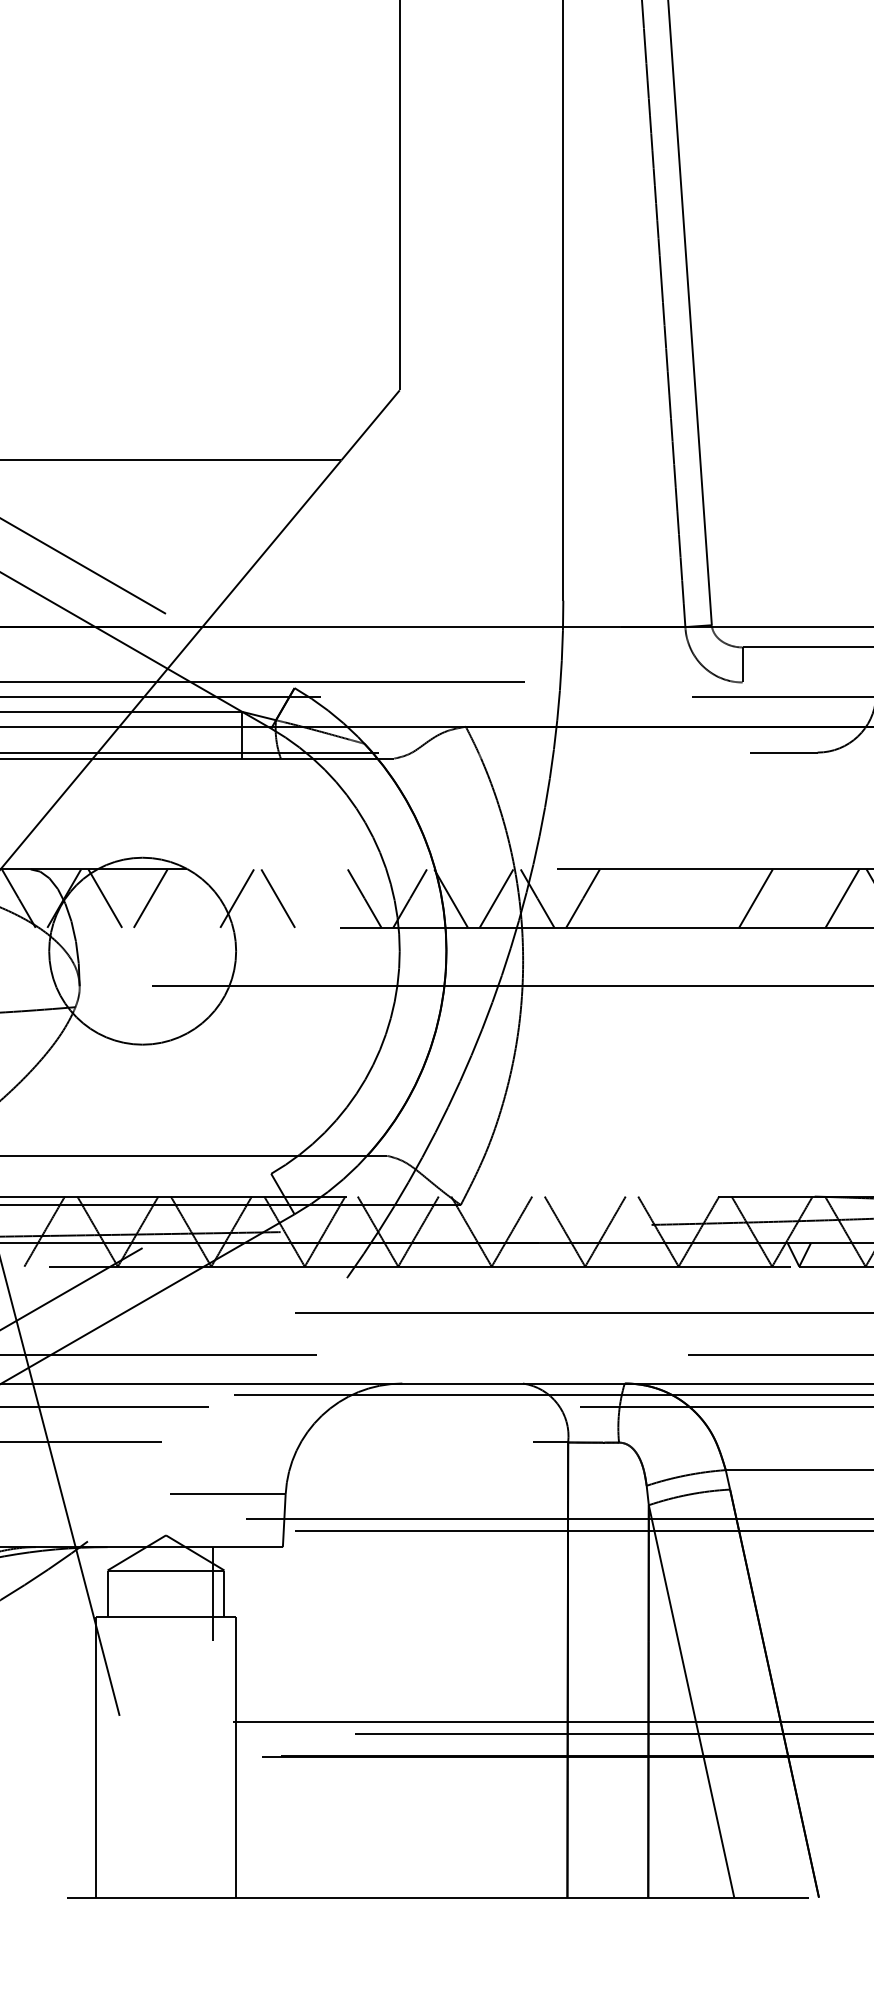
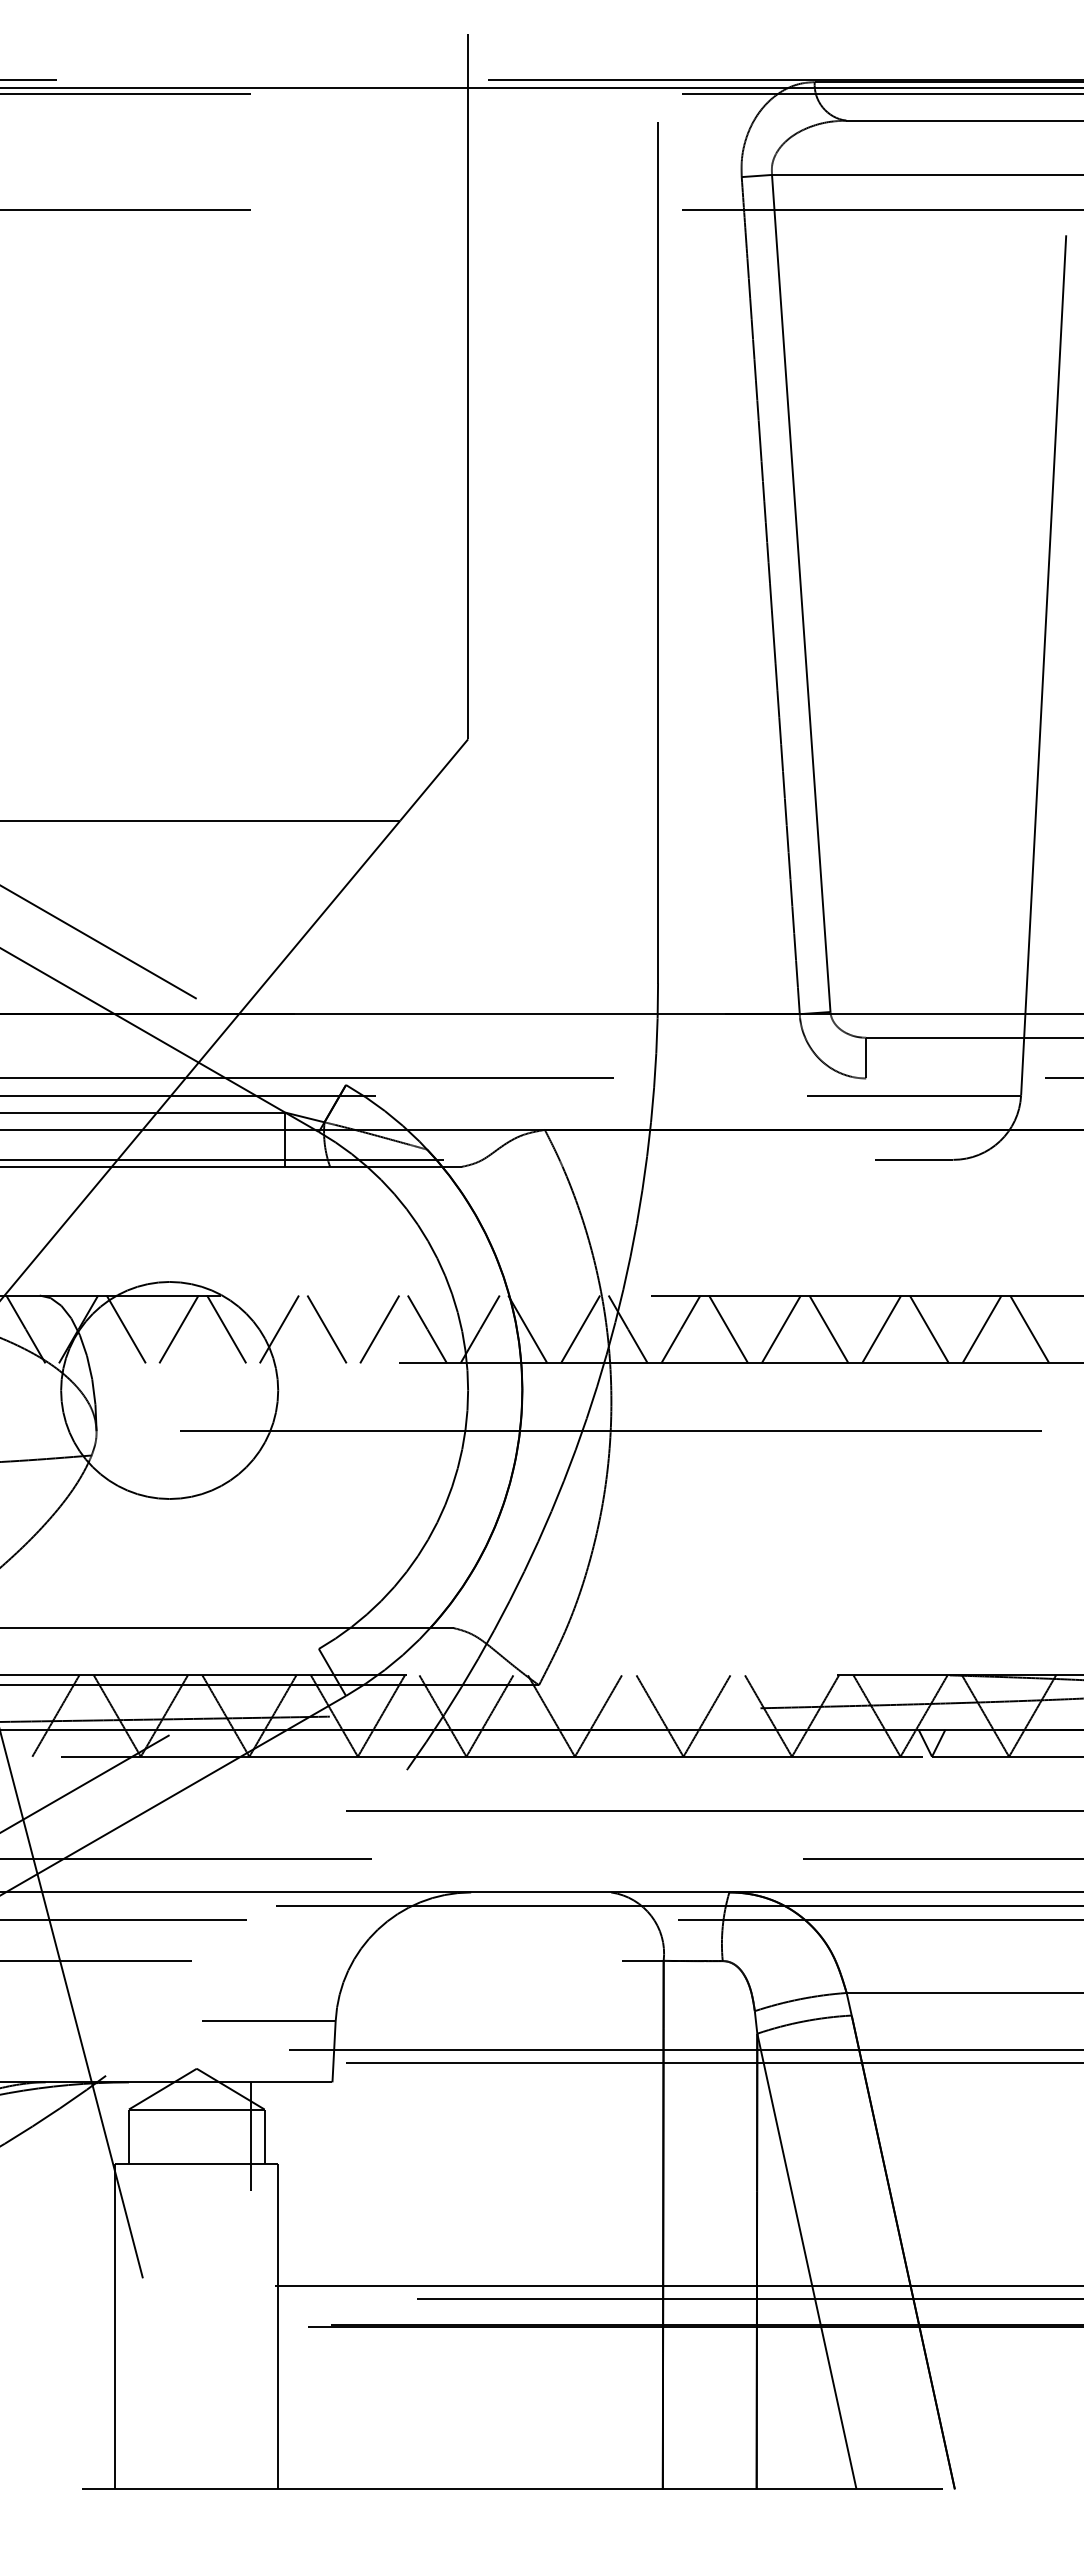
line: (191, 898) -> (226, 1329), added
line: (323, 898) -> (379, 1329), added
line: (623, 898) -> (728, 1329), added
line: (668, 898) -> (780, 1329), added
line: (710, 898) -> (828, 1329), added
line: (796, 898) -> (928, 1329), added

